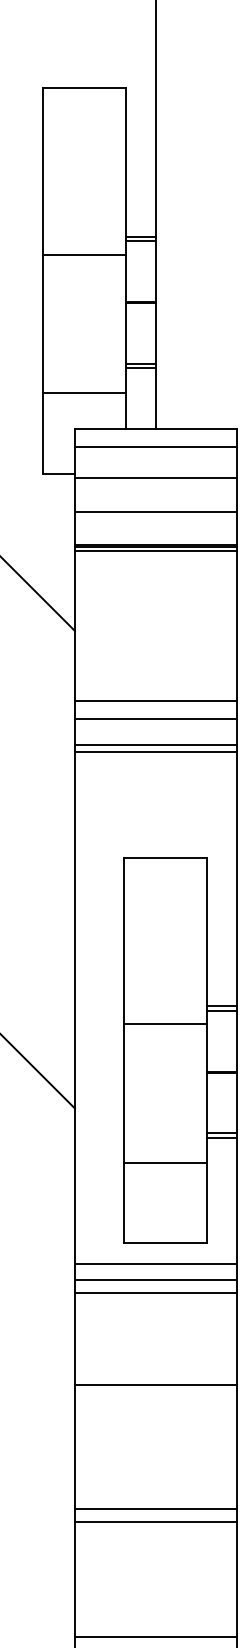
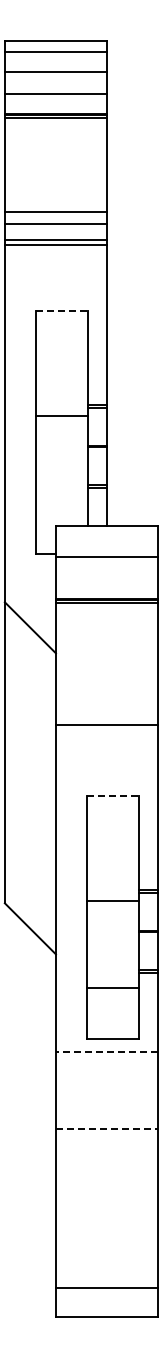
line: (85, 88) -> (62, 311), solid -> dashed
line: (83, 393) -> (61, 503), removed
line: (155, 447) -> (106, 537), removed
line: (155, 512) -> (106, 578), removed
line: (155, 701) -> (106, 697), removed
line: (155, 718) -> (106, 708), removed
line: (155, 751) -> (106, 729), removed
line: (166, 858) -> (113, 796), solid -> dashed
line: (155, 1264) -> (106, 1052), solid -> dashed
line: (155, 1280) -> (106, 1062), removed
line: (155, 1292) -> (106, 1070), removed
line: (156, 1384) -> (107, 1128), solid -> dashed
line: (155, 1510) -> (106, 1207), removed
line: (155, 1521) -> (106, 1214), removed

